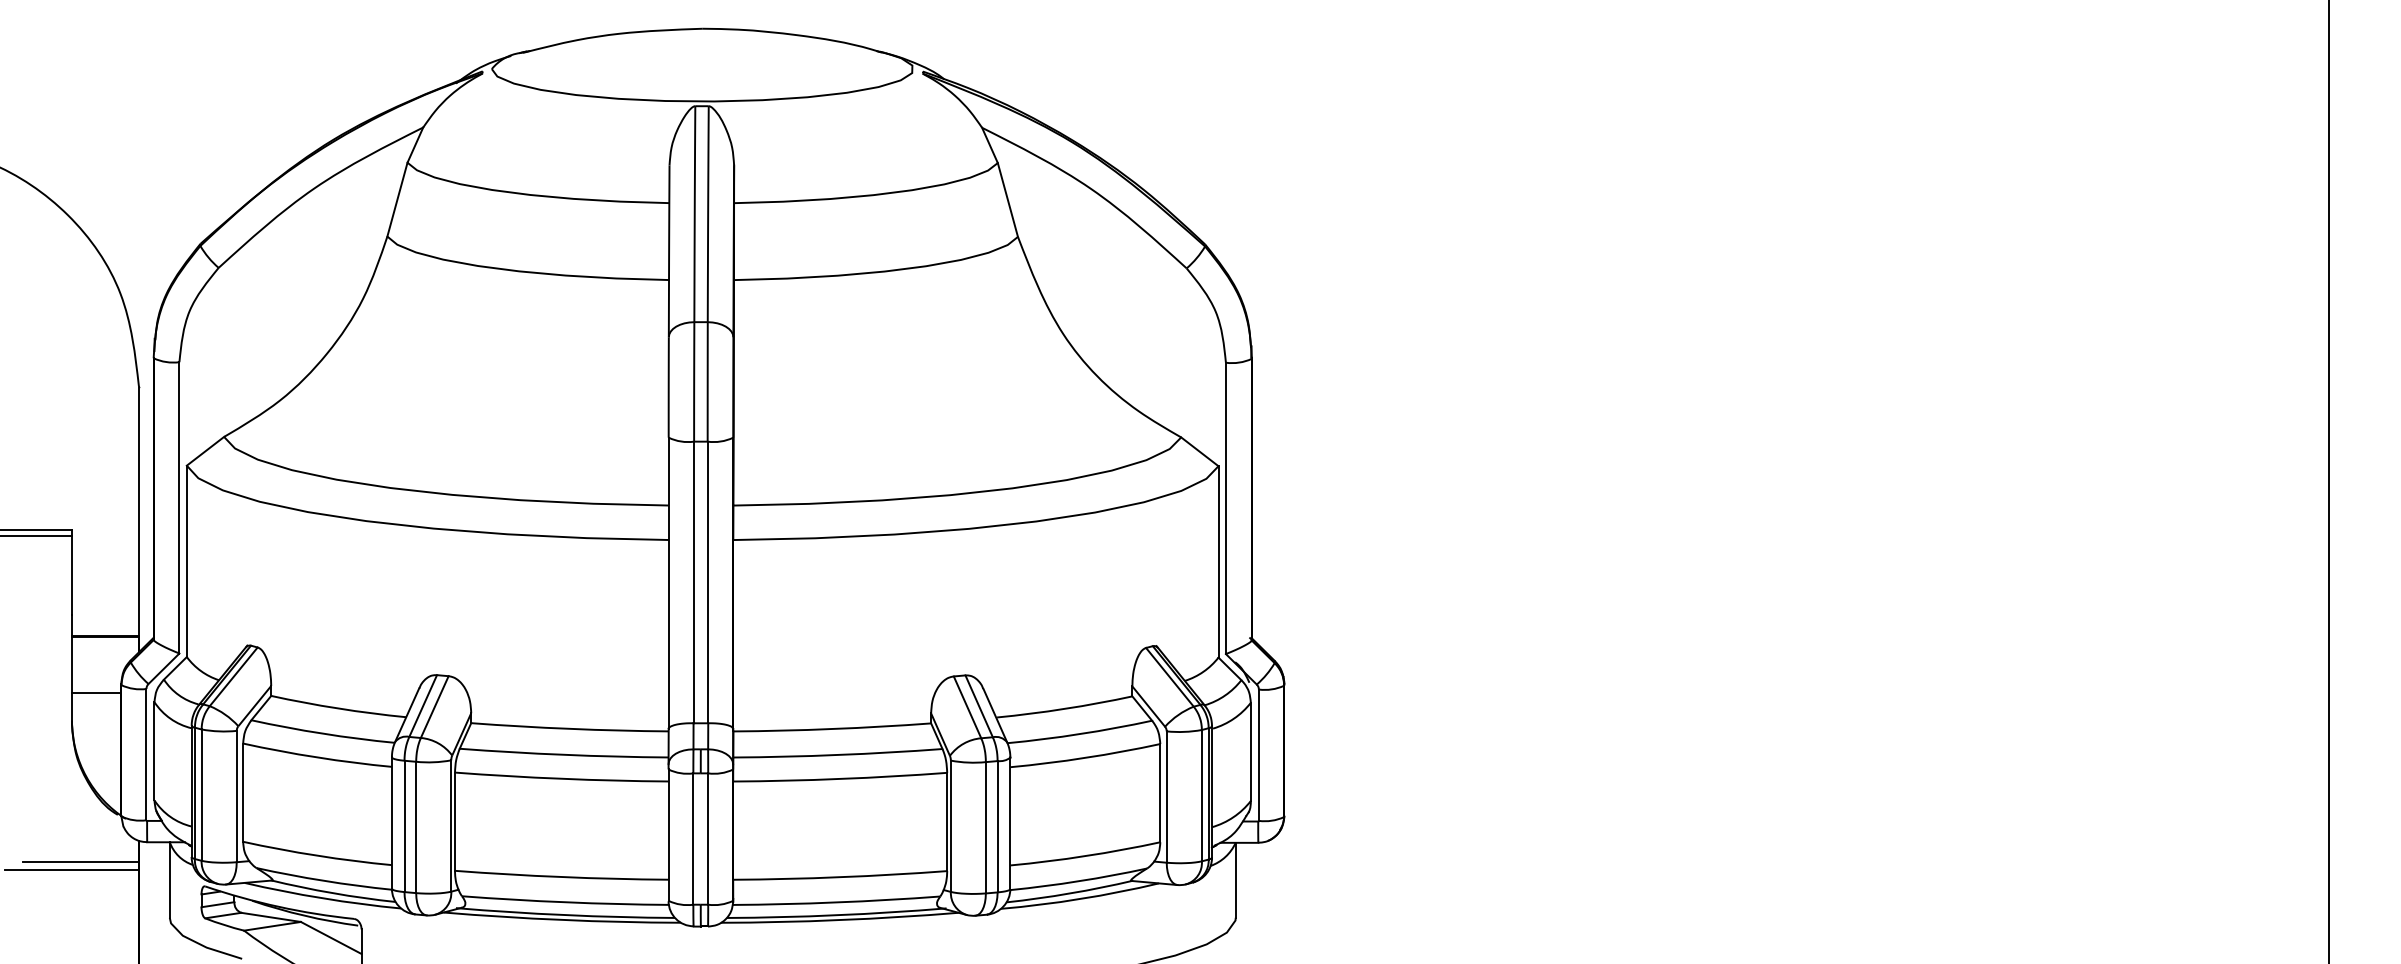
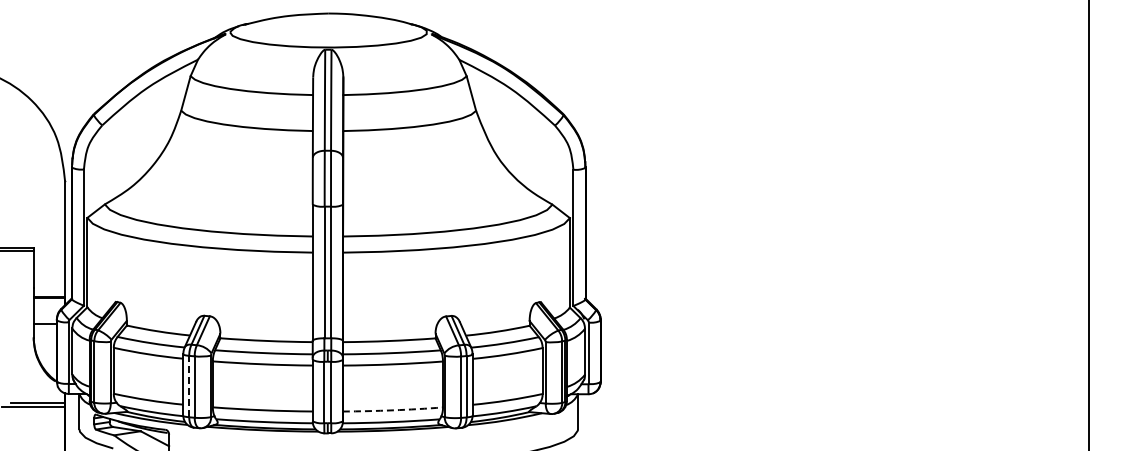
line: (405, 826) -> (189, 386), solid -> dashed
arc: (841, 877) -> (393, 410), solid -> dashed

